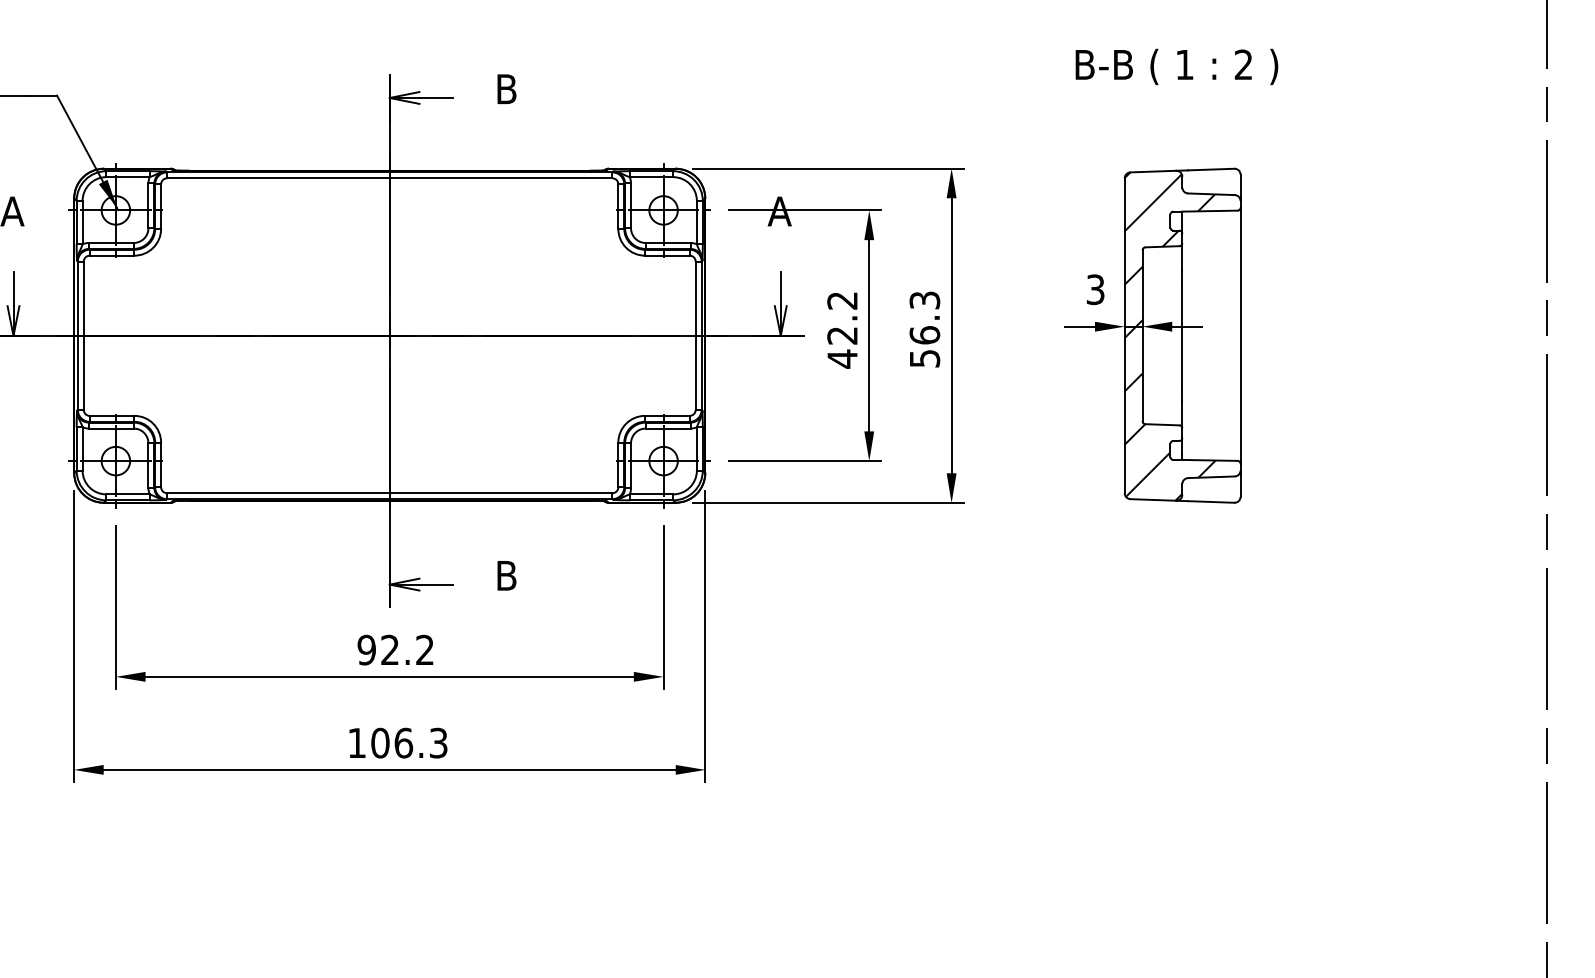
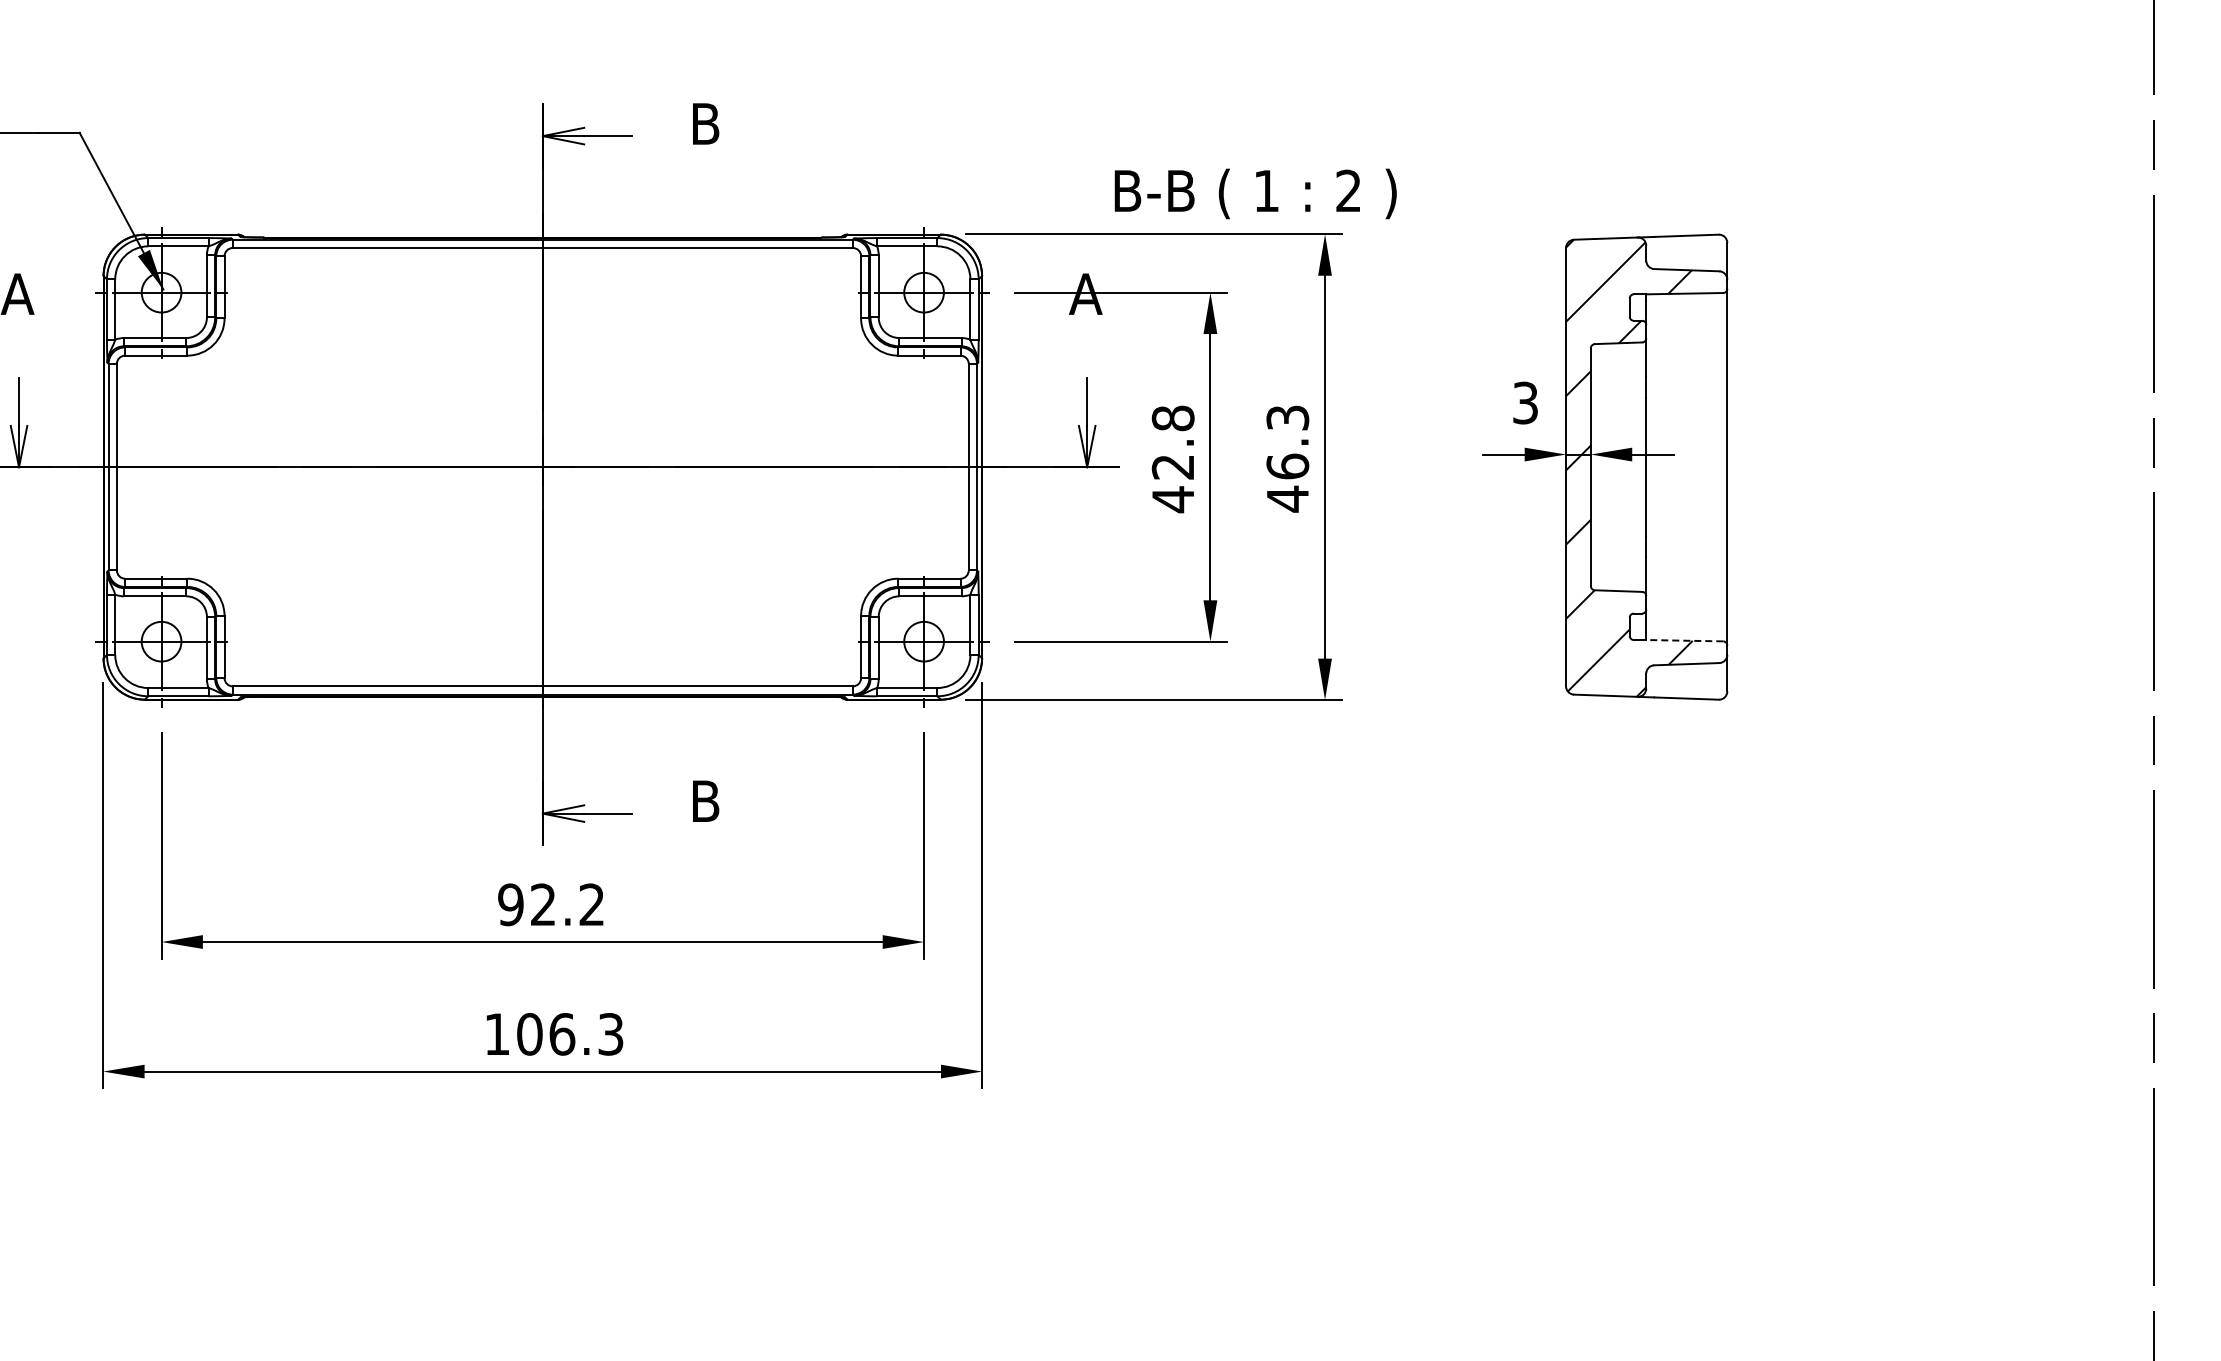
text: (1176, 66) -> (1255, 193), moved
text: (842, 300) -> (1172, 418), 42.2 -> 42.8
text: (925, 358) -> (1288, 498), 56.3 -> 46.3
line: (1209, 460) -> (1684, 640), solid -> dashed

